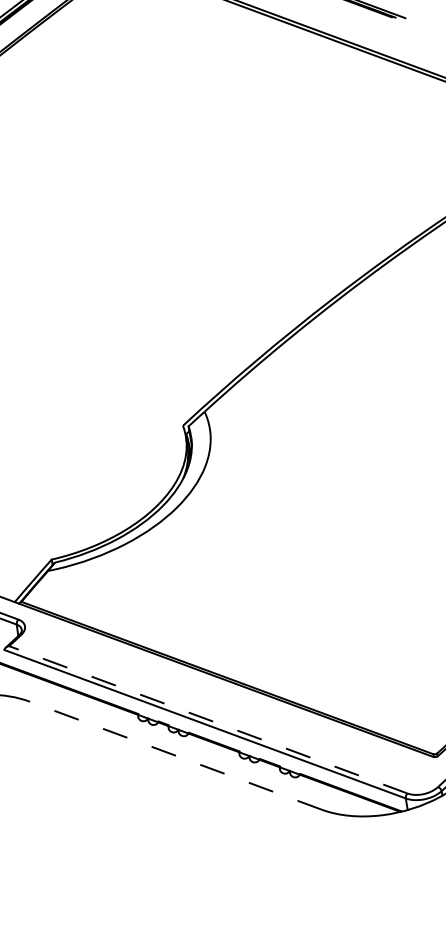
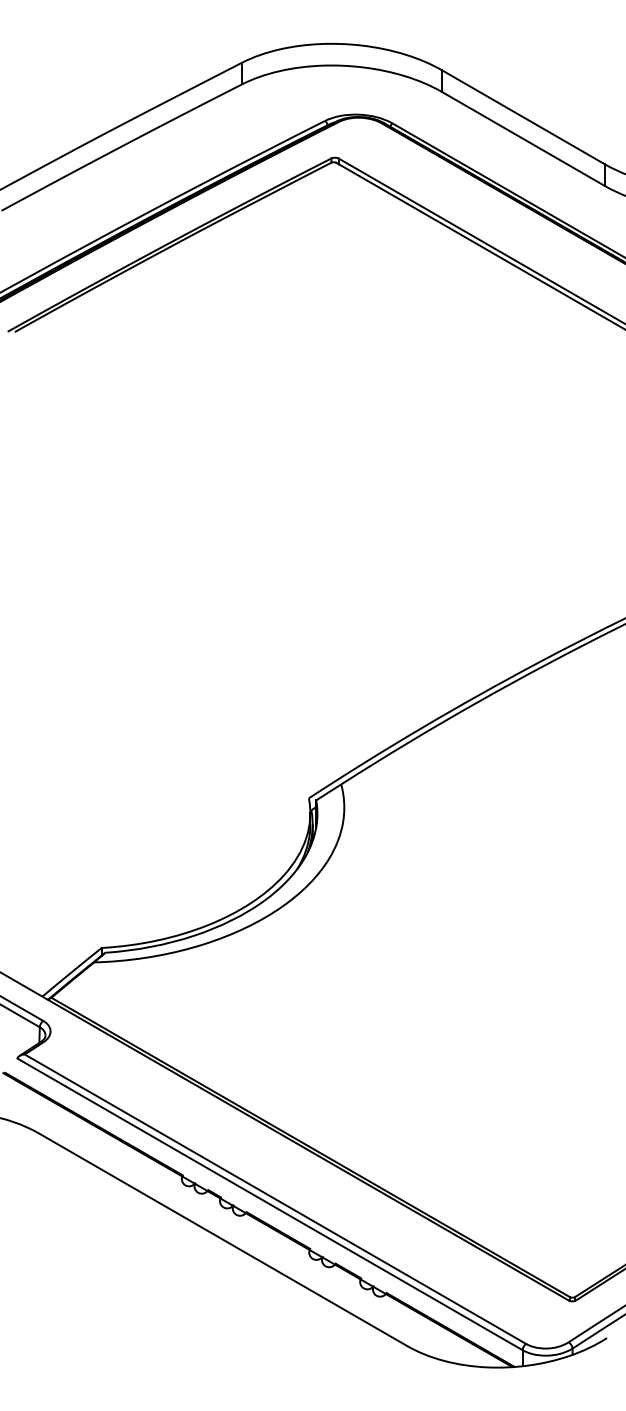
line: (208, 719) -> (275, 1198), dashed -> solid
line: (175, 755) -> (222, 1239), dashed -> solid

